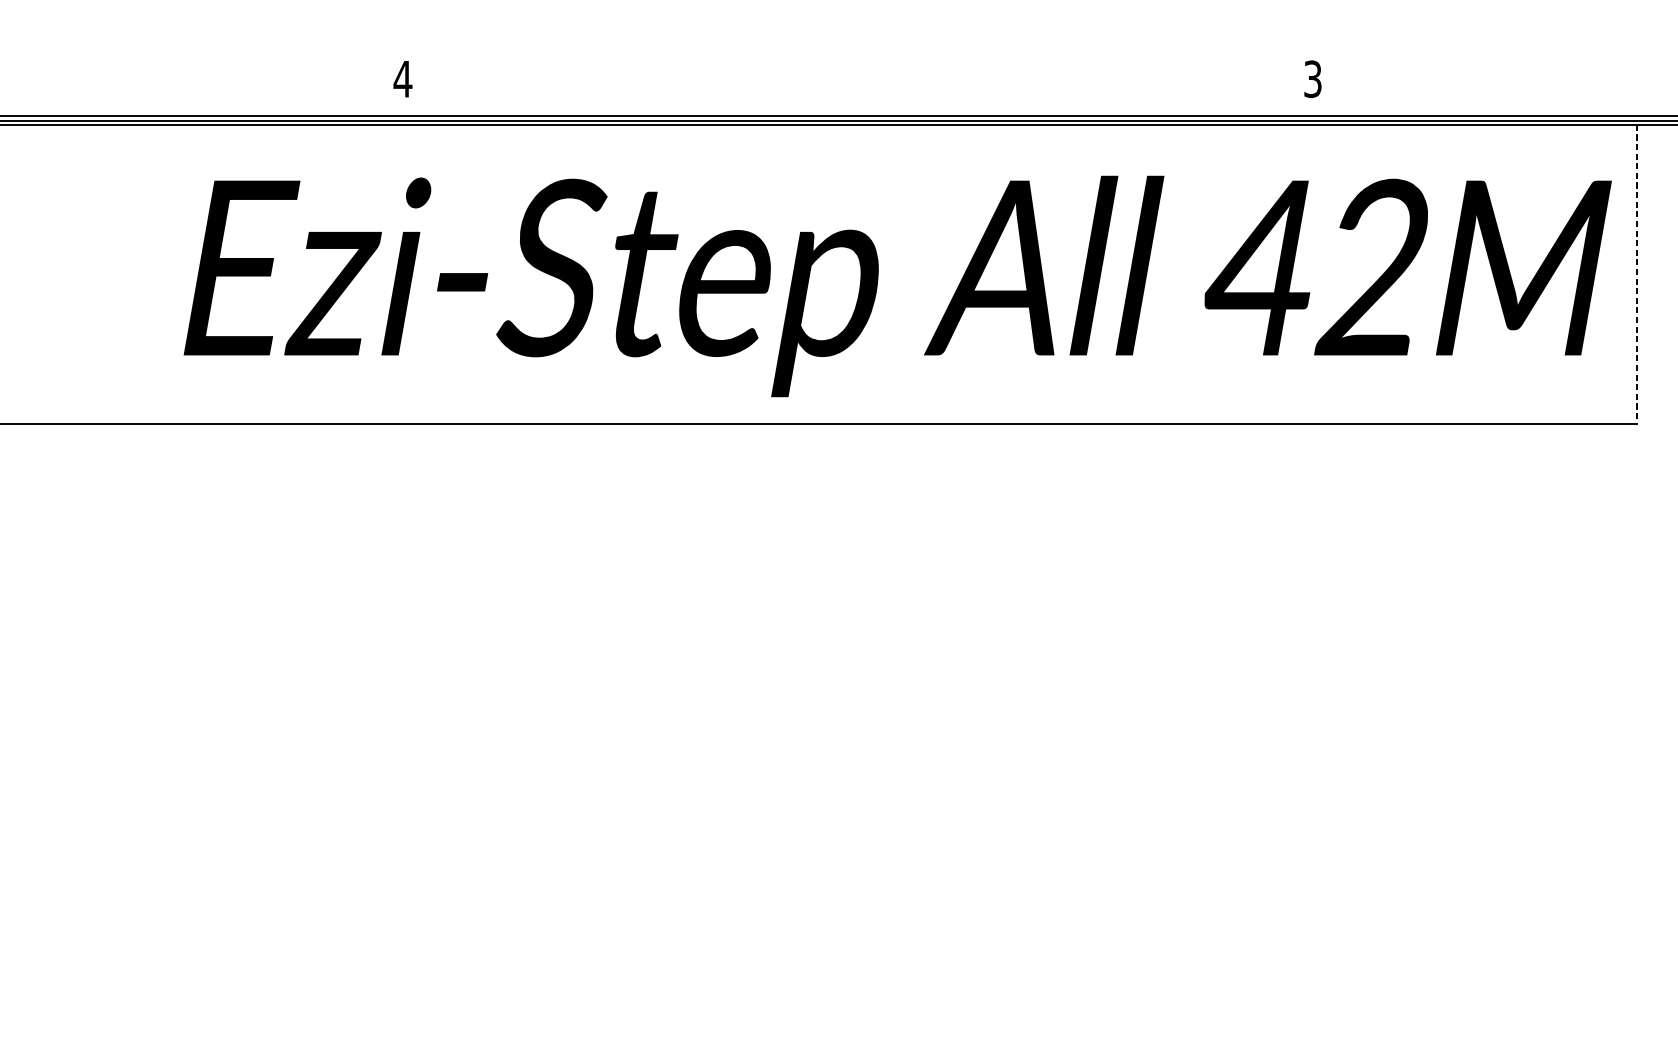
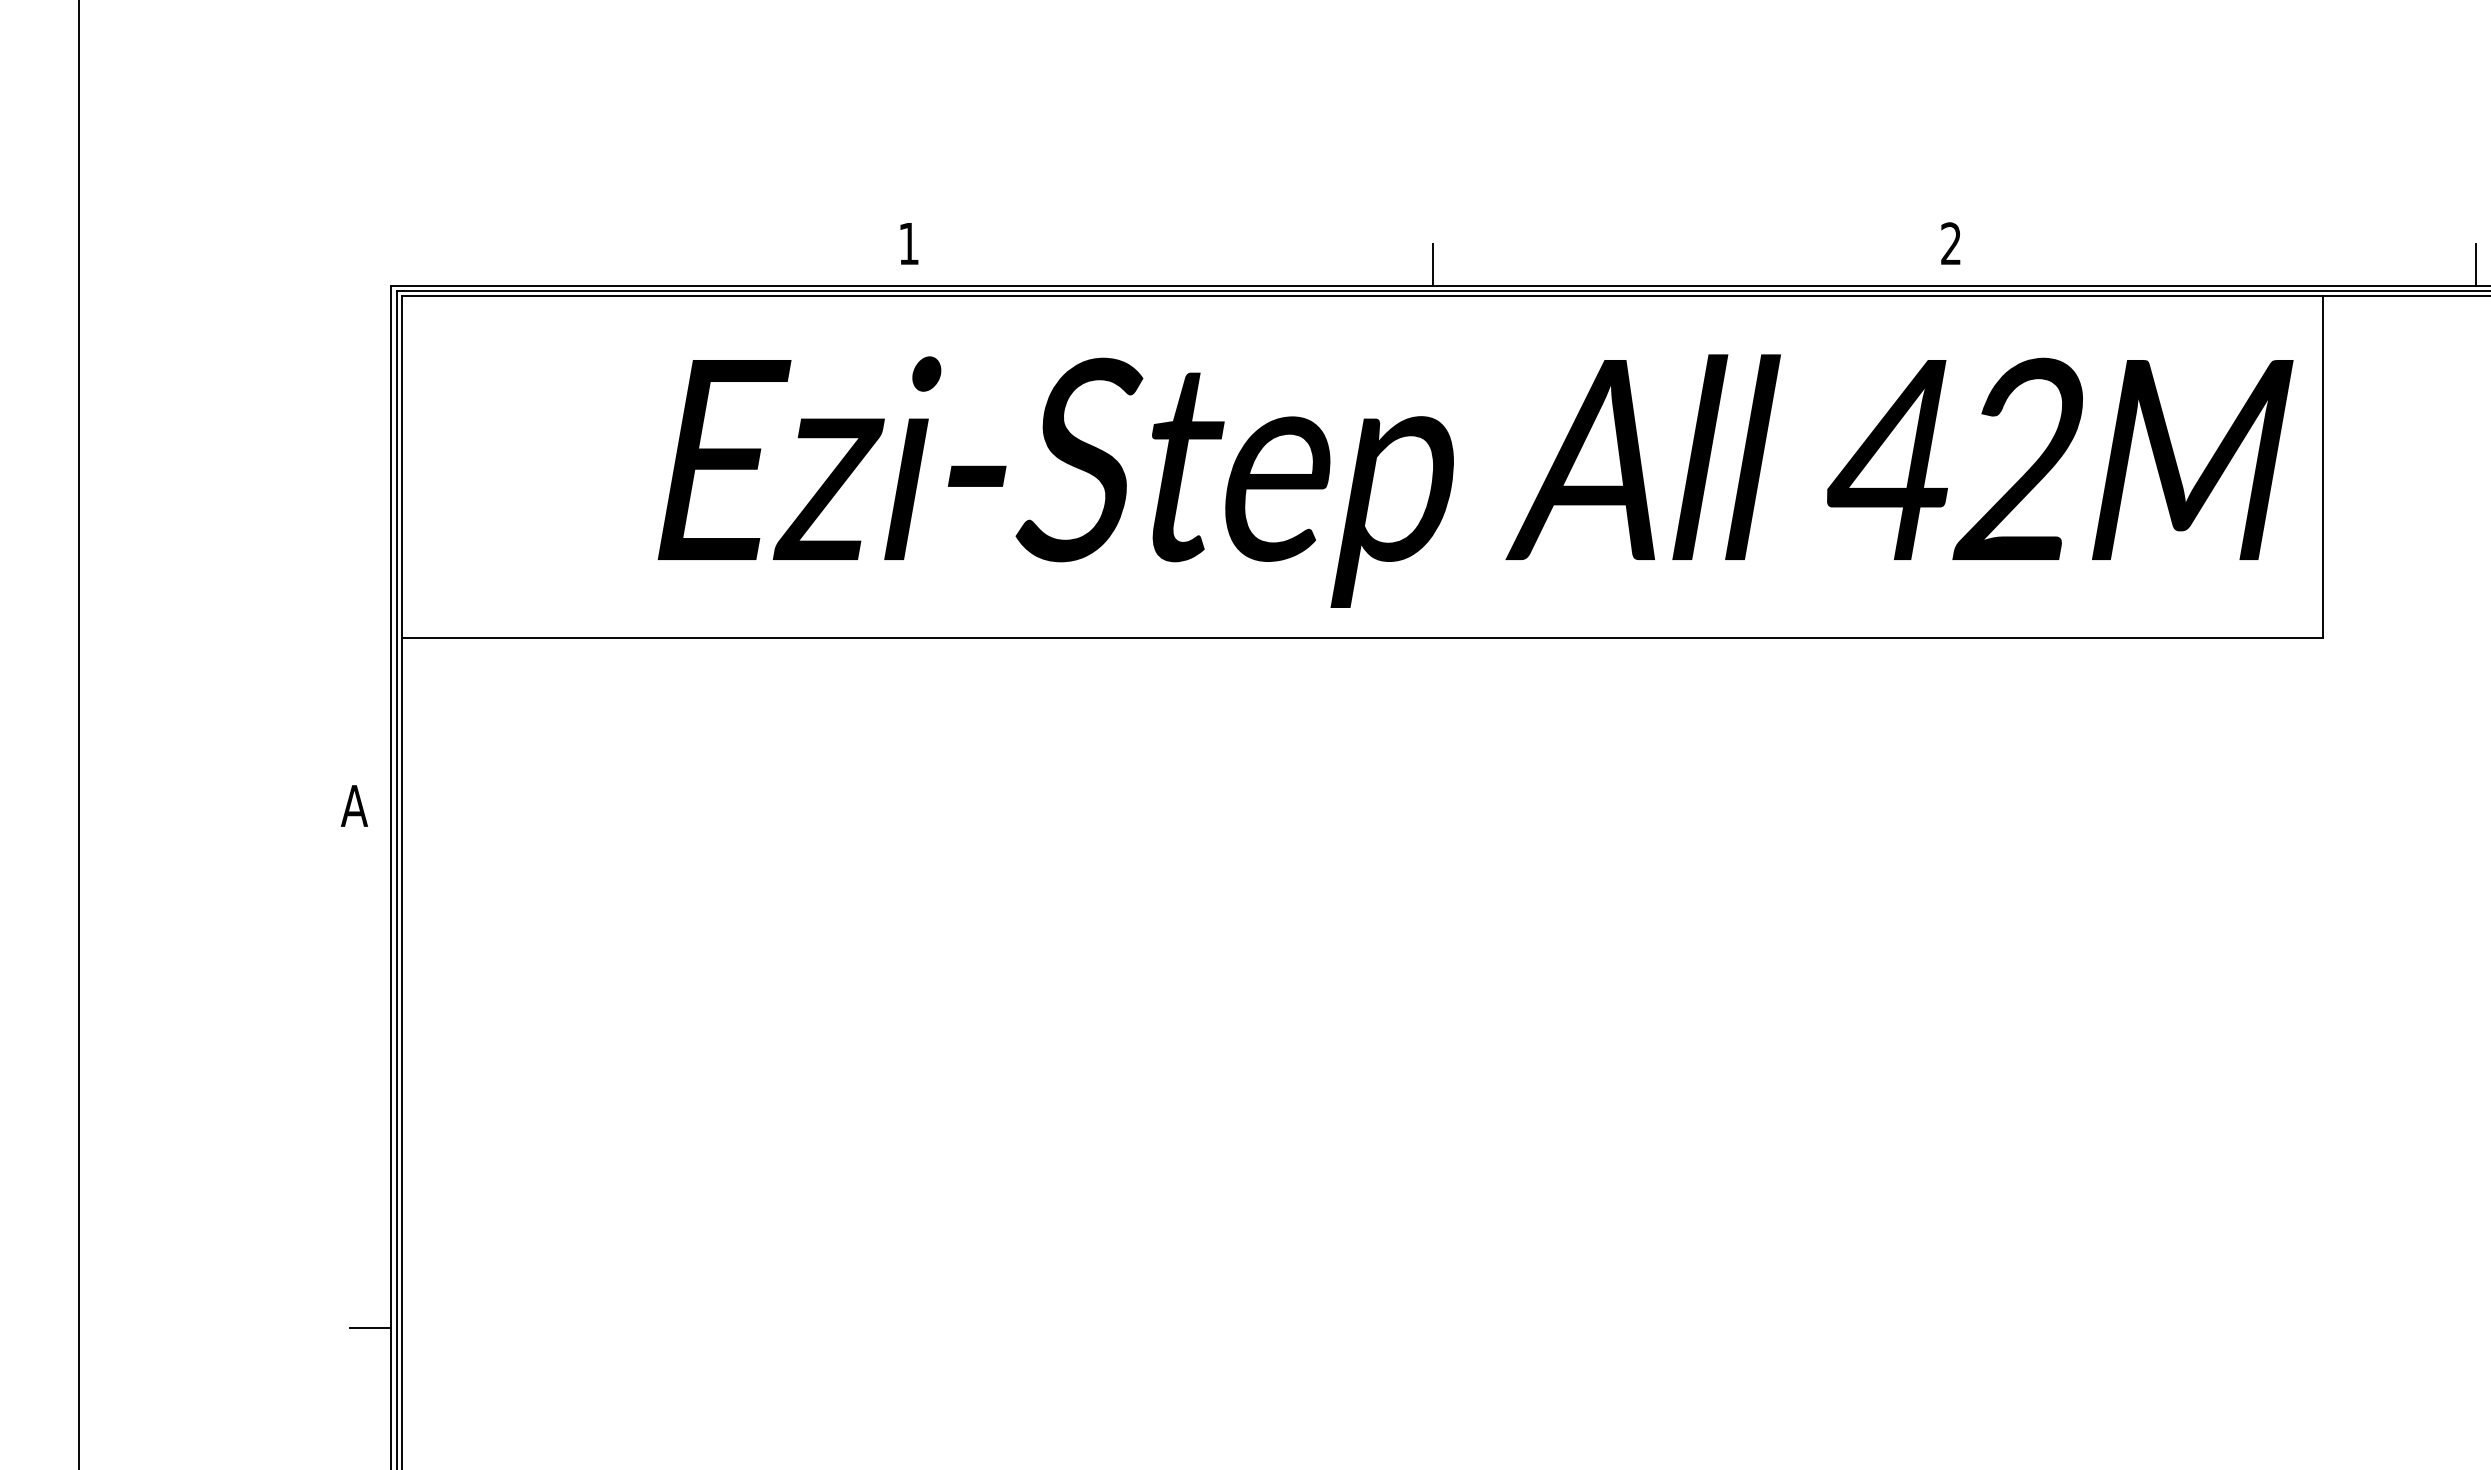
text: (402, 78) -> (908, 243), 4 -> 1
text: (1312, 78) -> (1950, 243), 3 -> 2
line: (860, 97) -> (1433, 264), added
line: (1637, 274) -> (2322, 467), dashed -> solid

